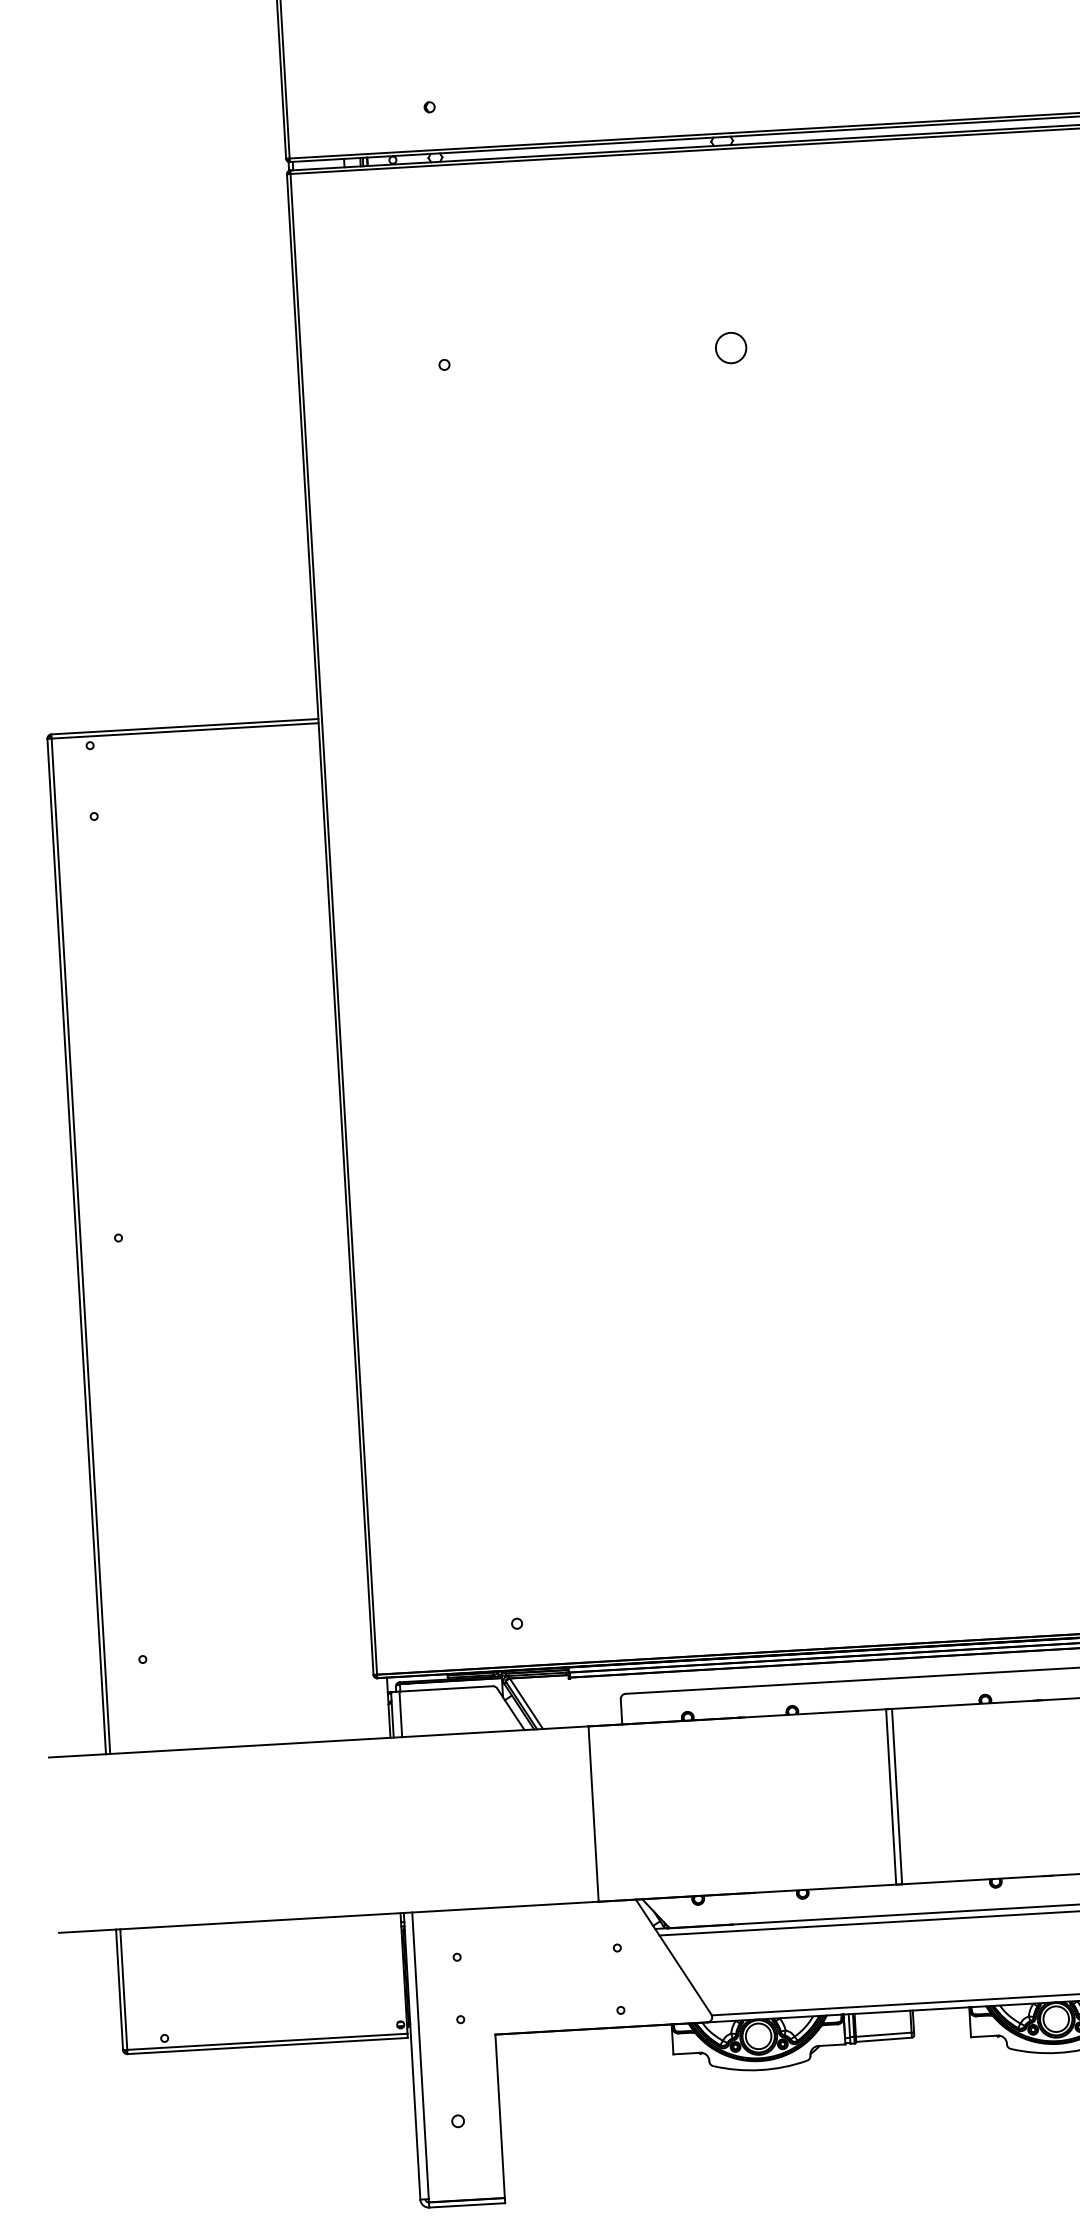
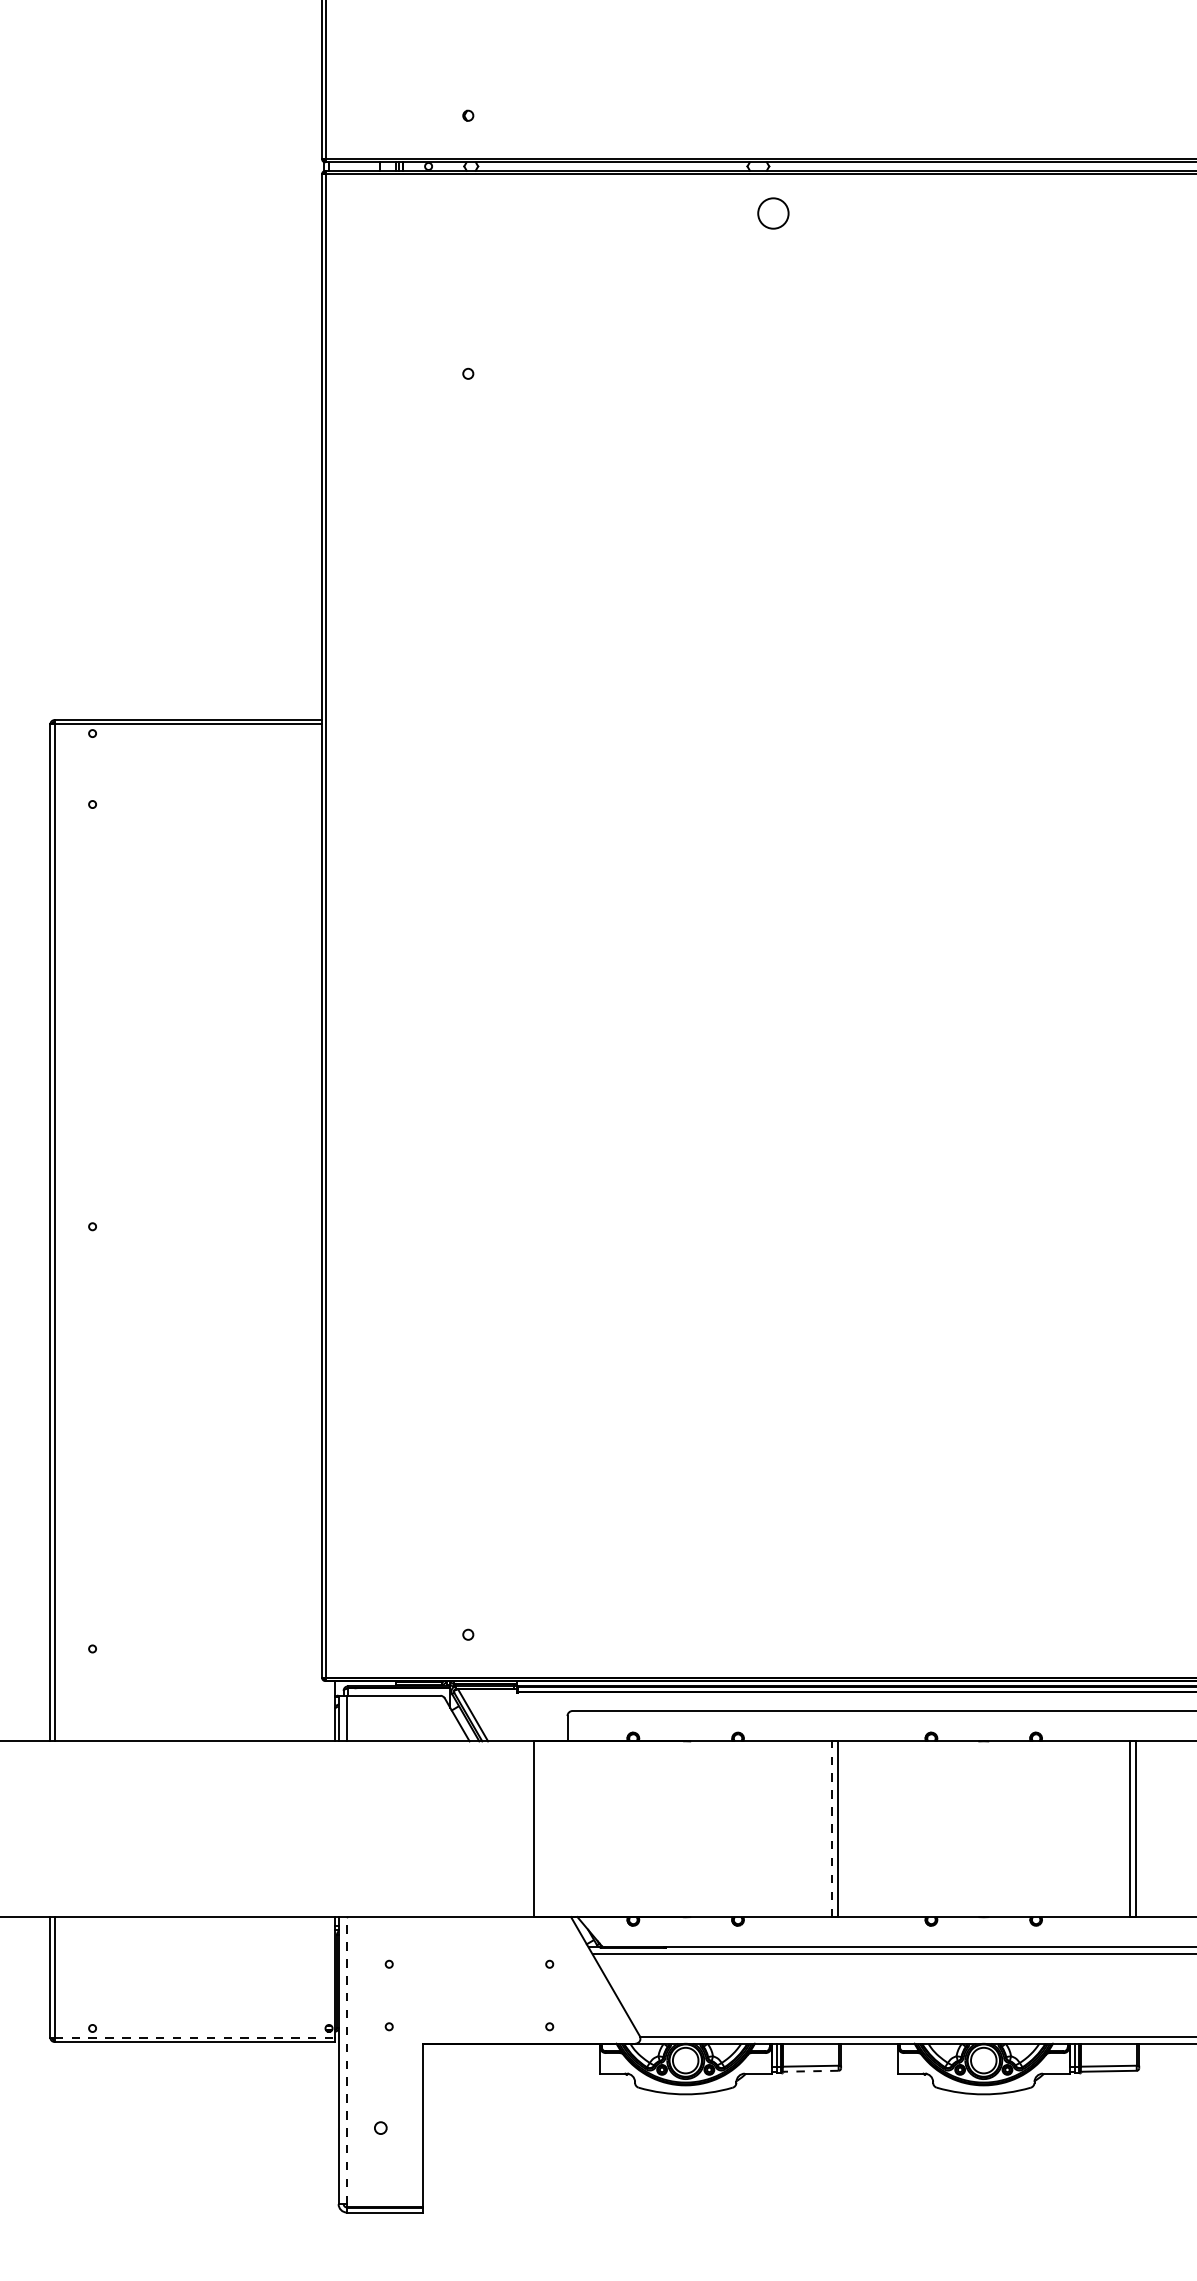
circle: (731, 348) -> (773, 213), moved
line: (890, 1797) -> (831, 1829), solid -> dashed
line: (883, 2040) -> (810, 2071), solid -> dashed
line: (267, 2041) -> (195, 2037), solid -> dashed
line: (420, 2055) -> (347, 2060), solid -> dashed

